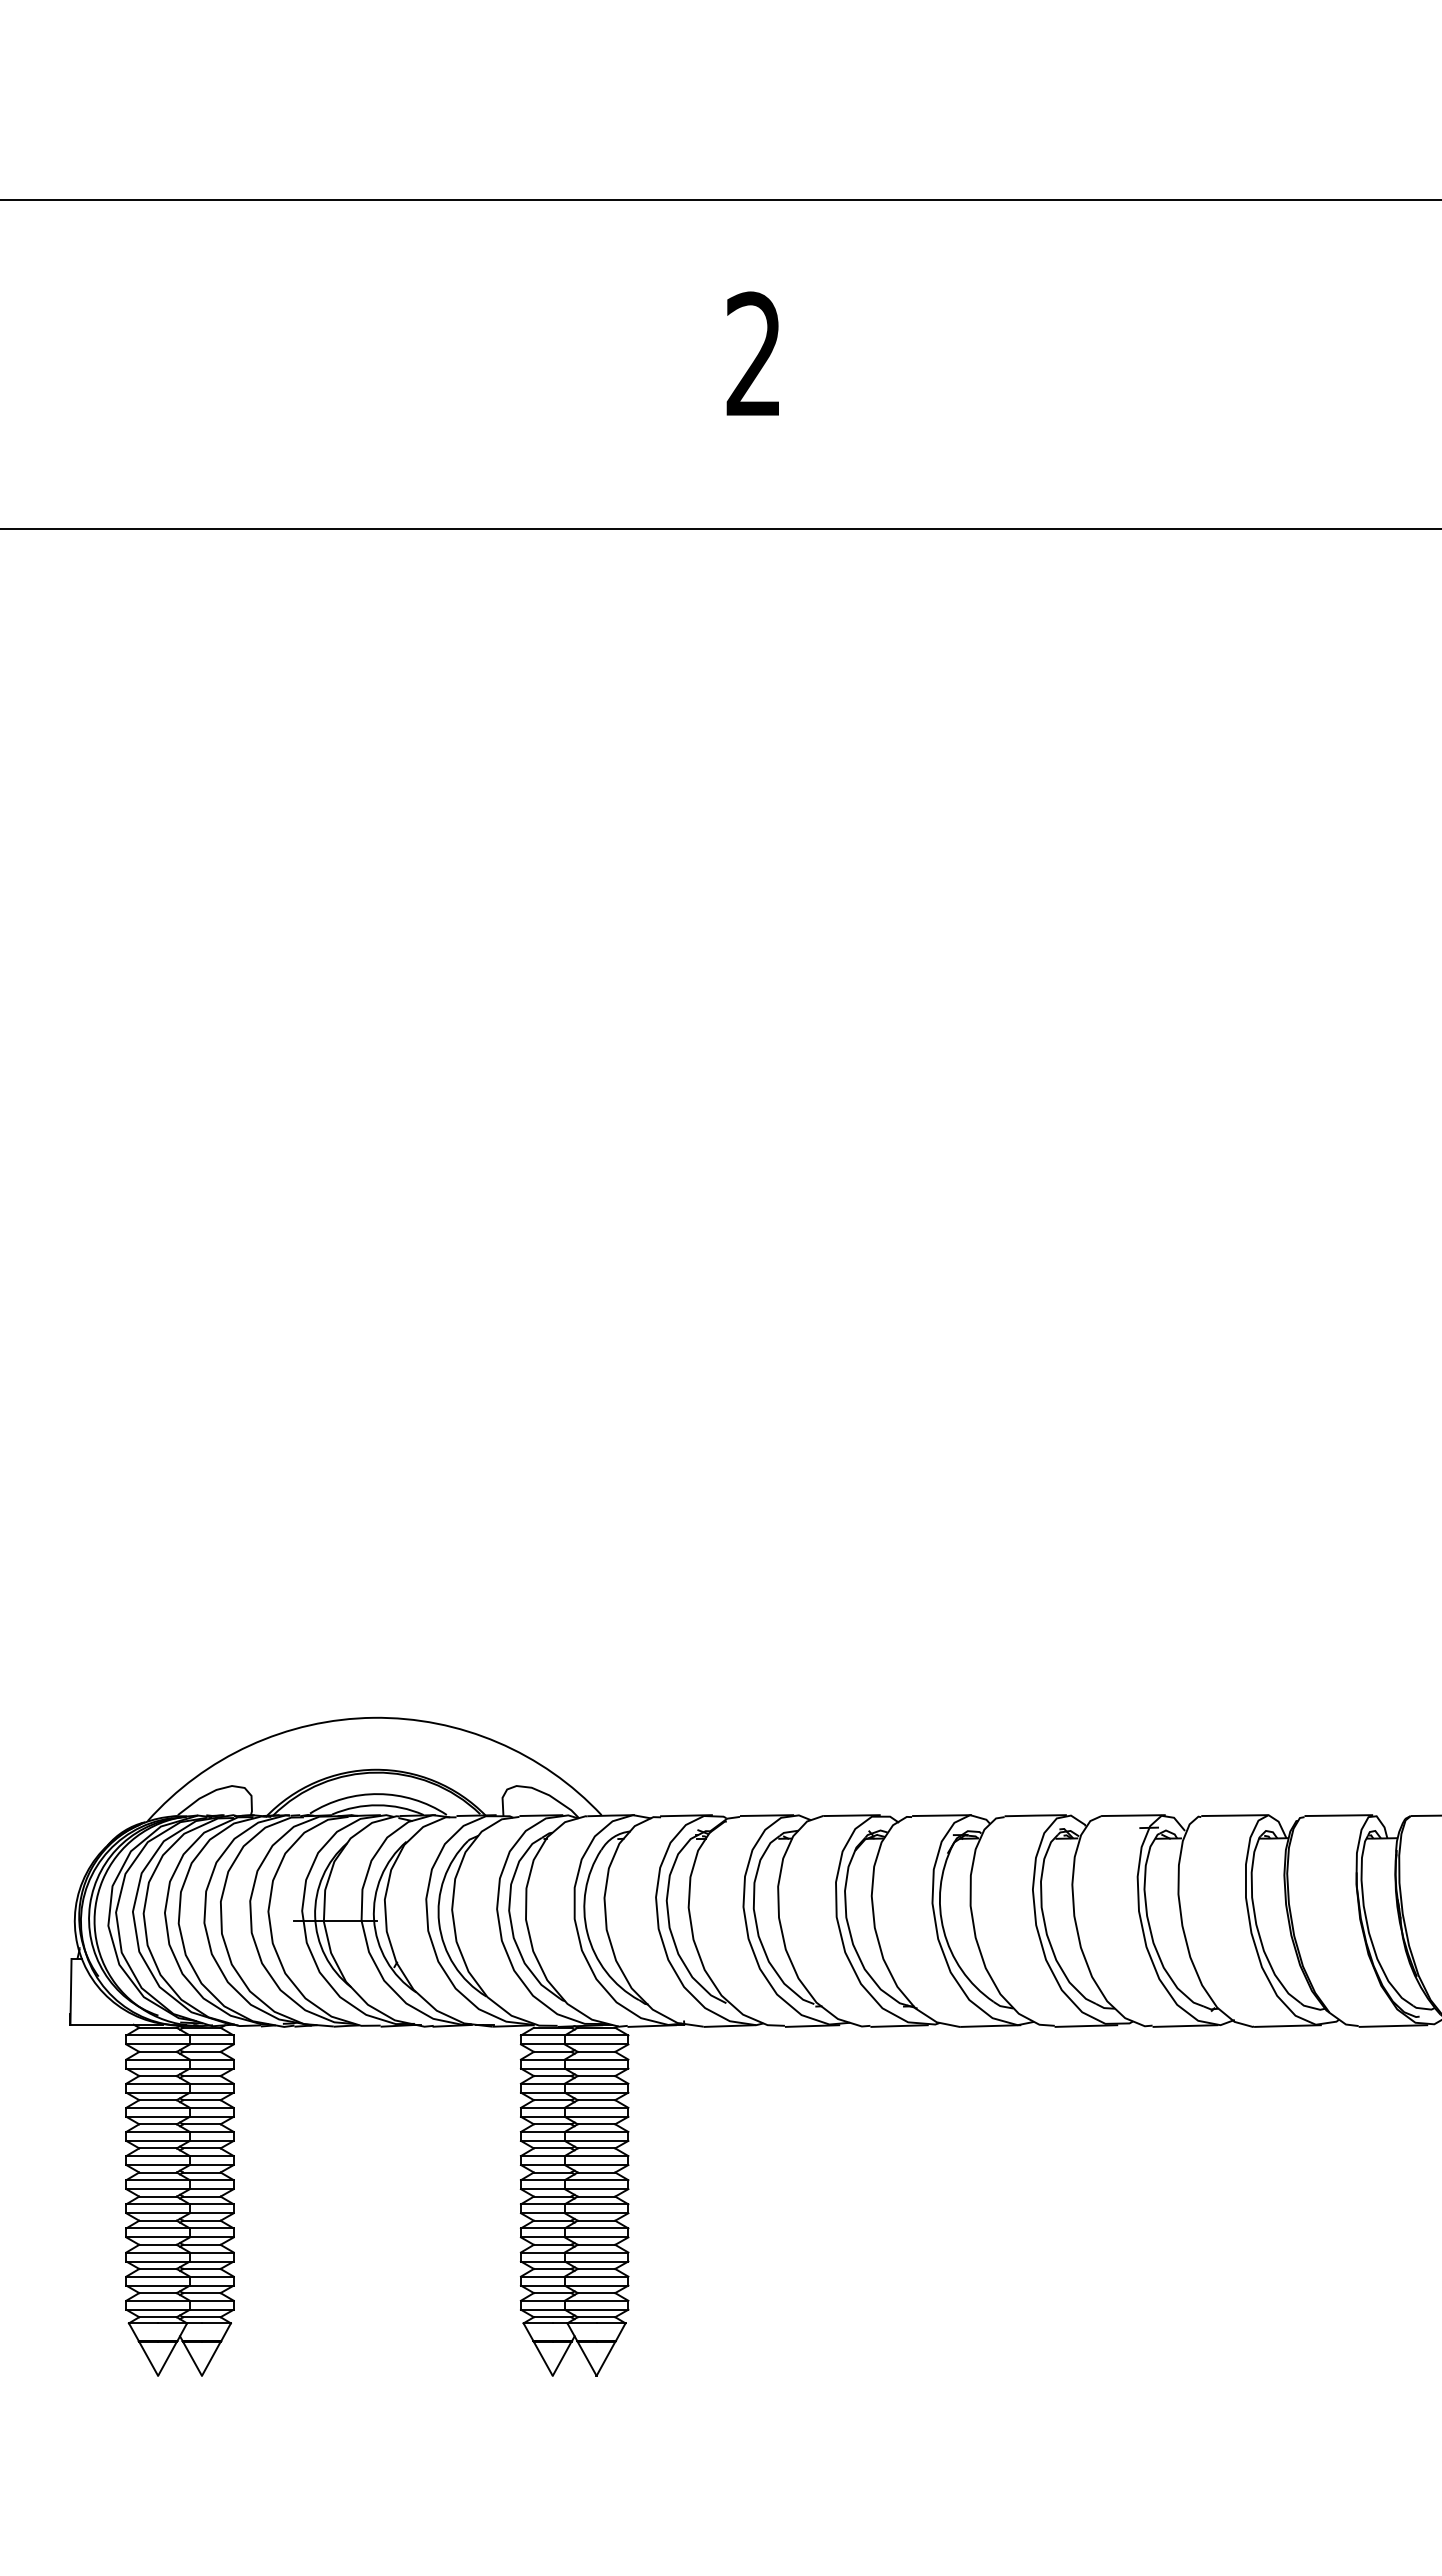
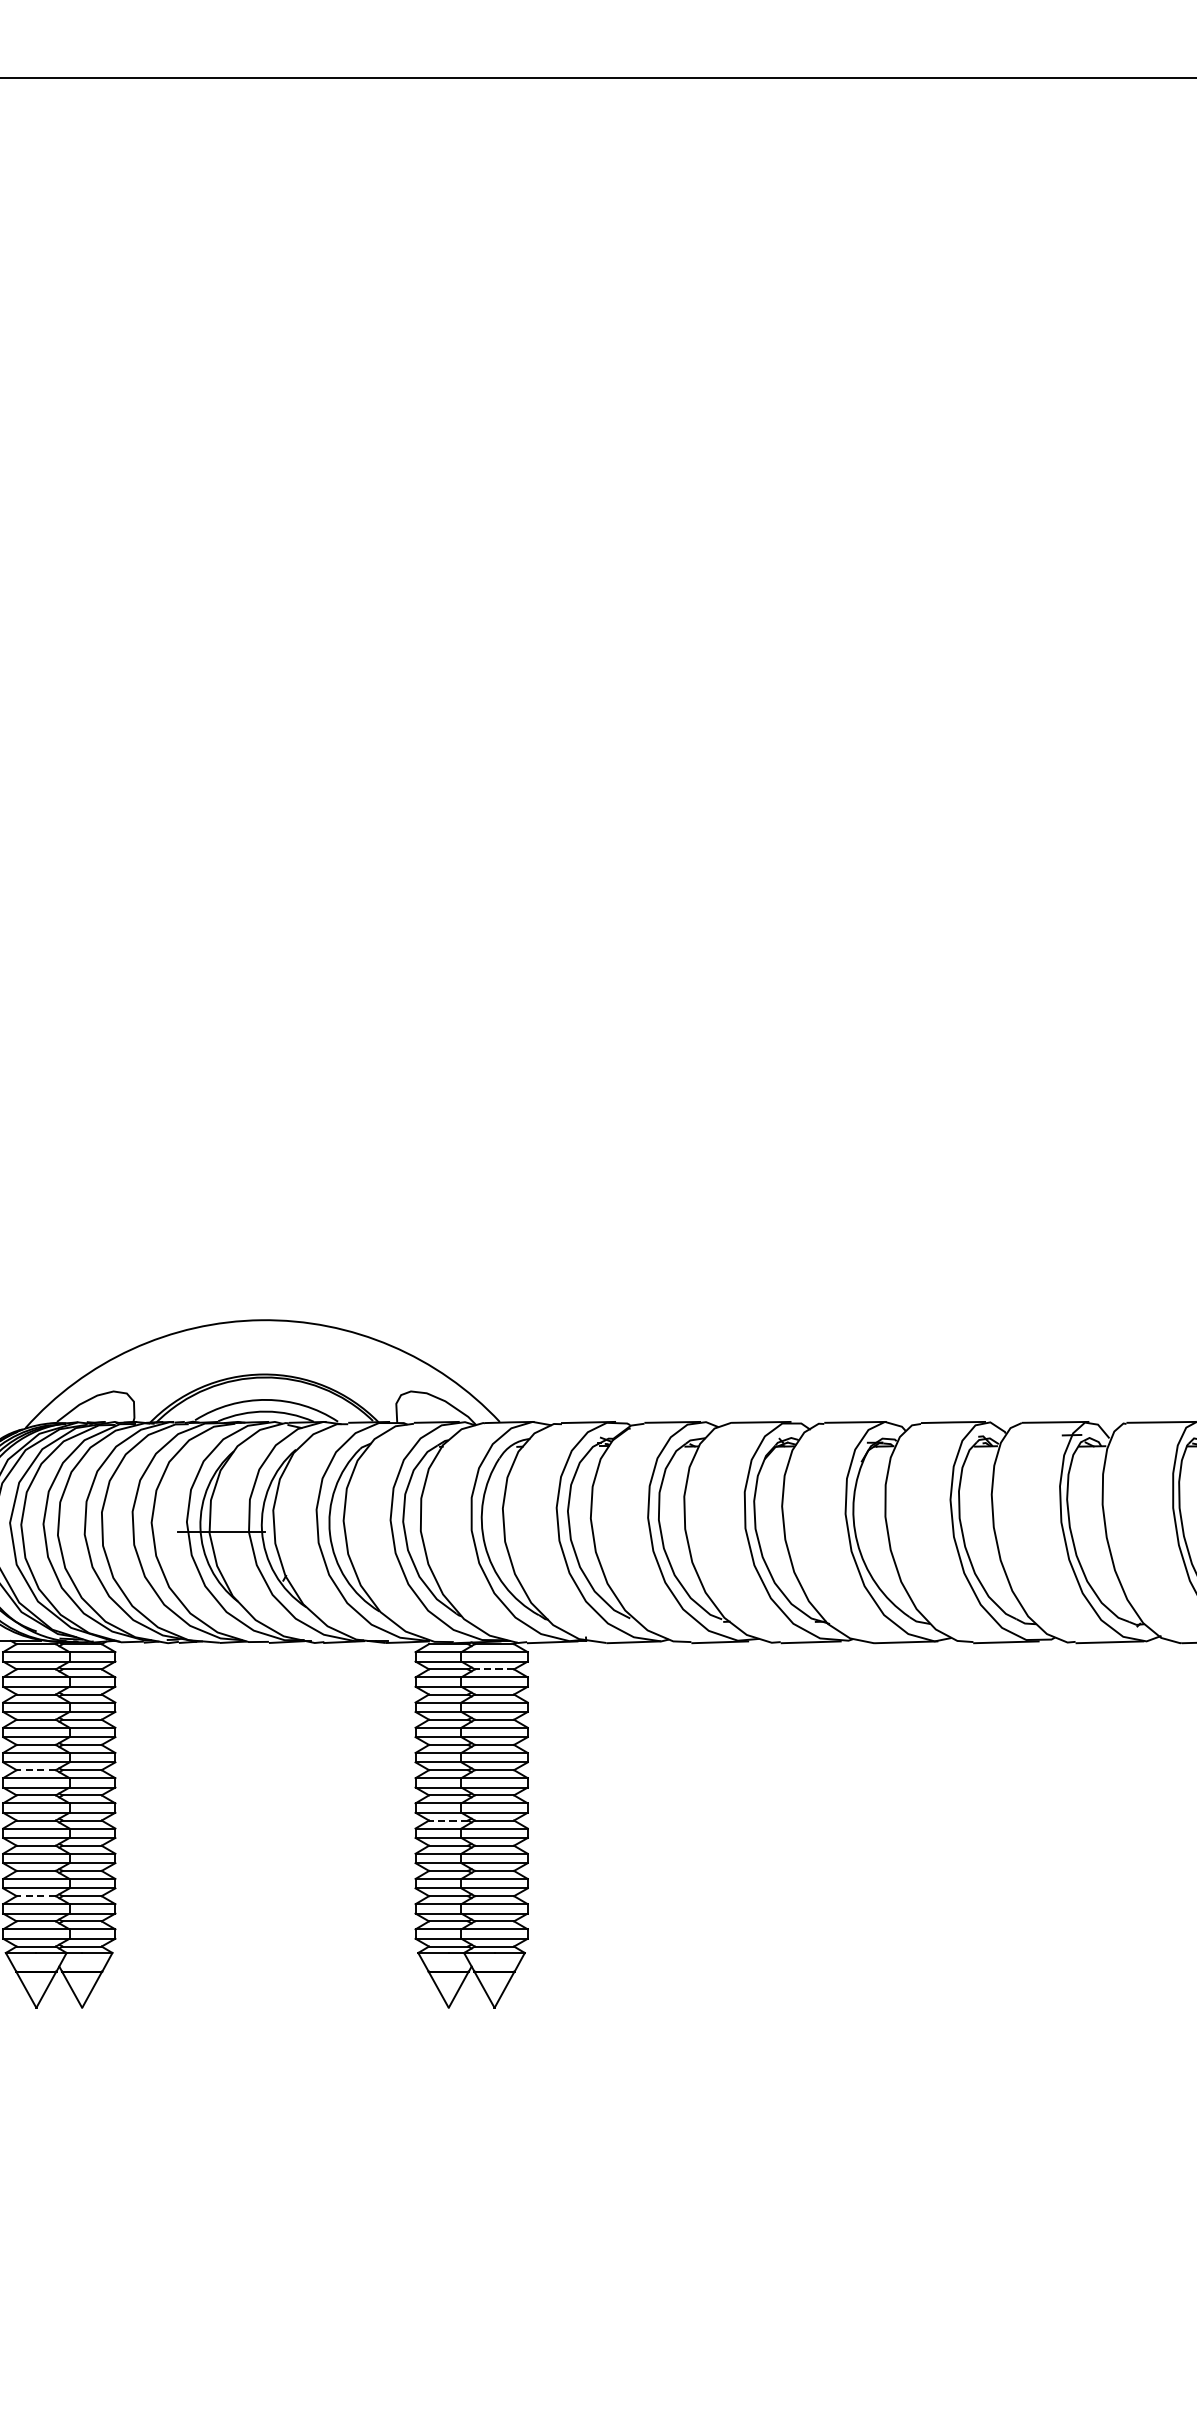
line: (596, 2051) -> (494, 1668), solid -> dashed
line: (158, 2148) -> (36, 1770), solid -> dashed
line: (552, 2196) -> (448, 1820), solid -> dashed
line: (158, 2268) -> (36, 1895), solid -> dashed

